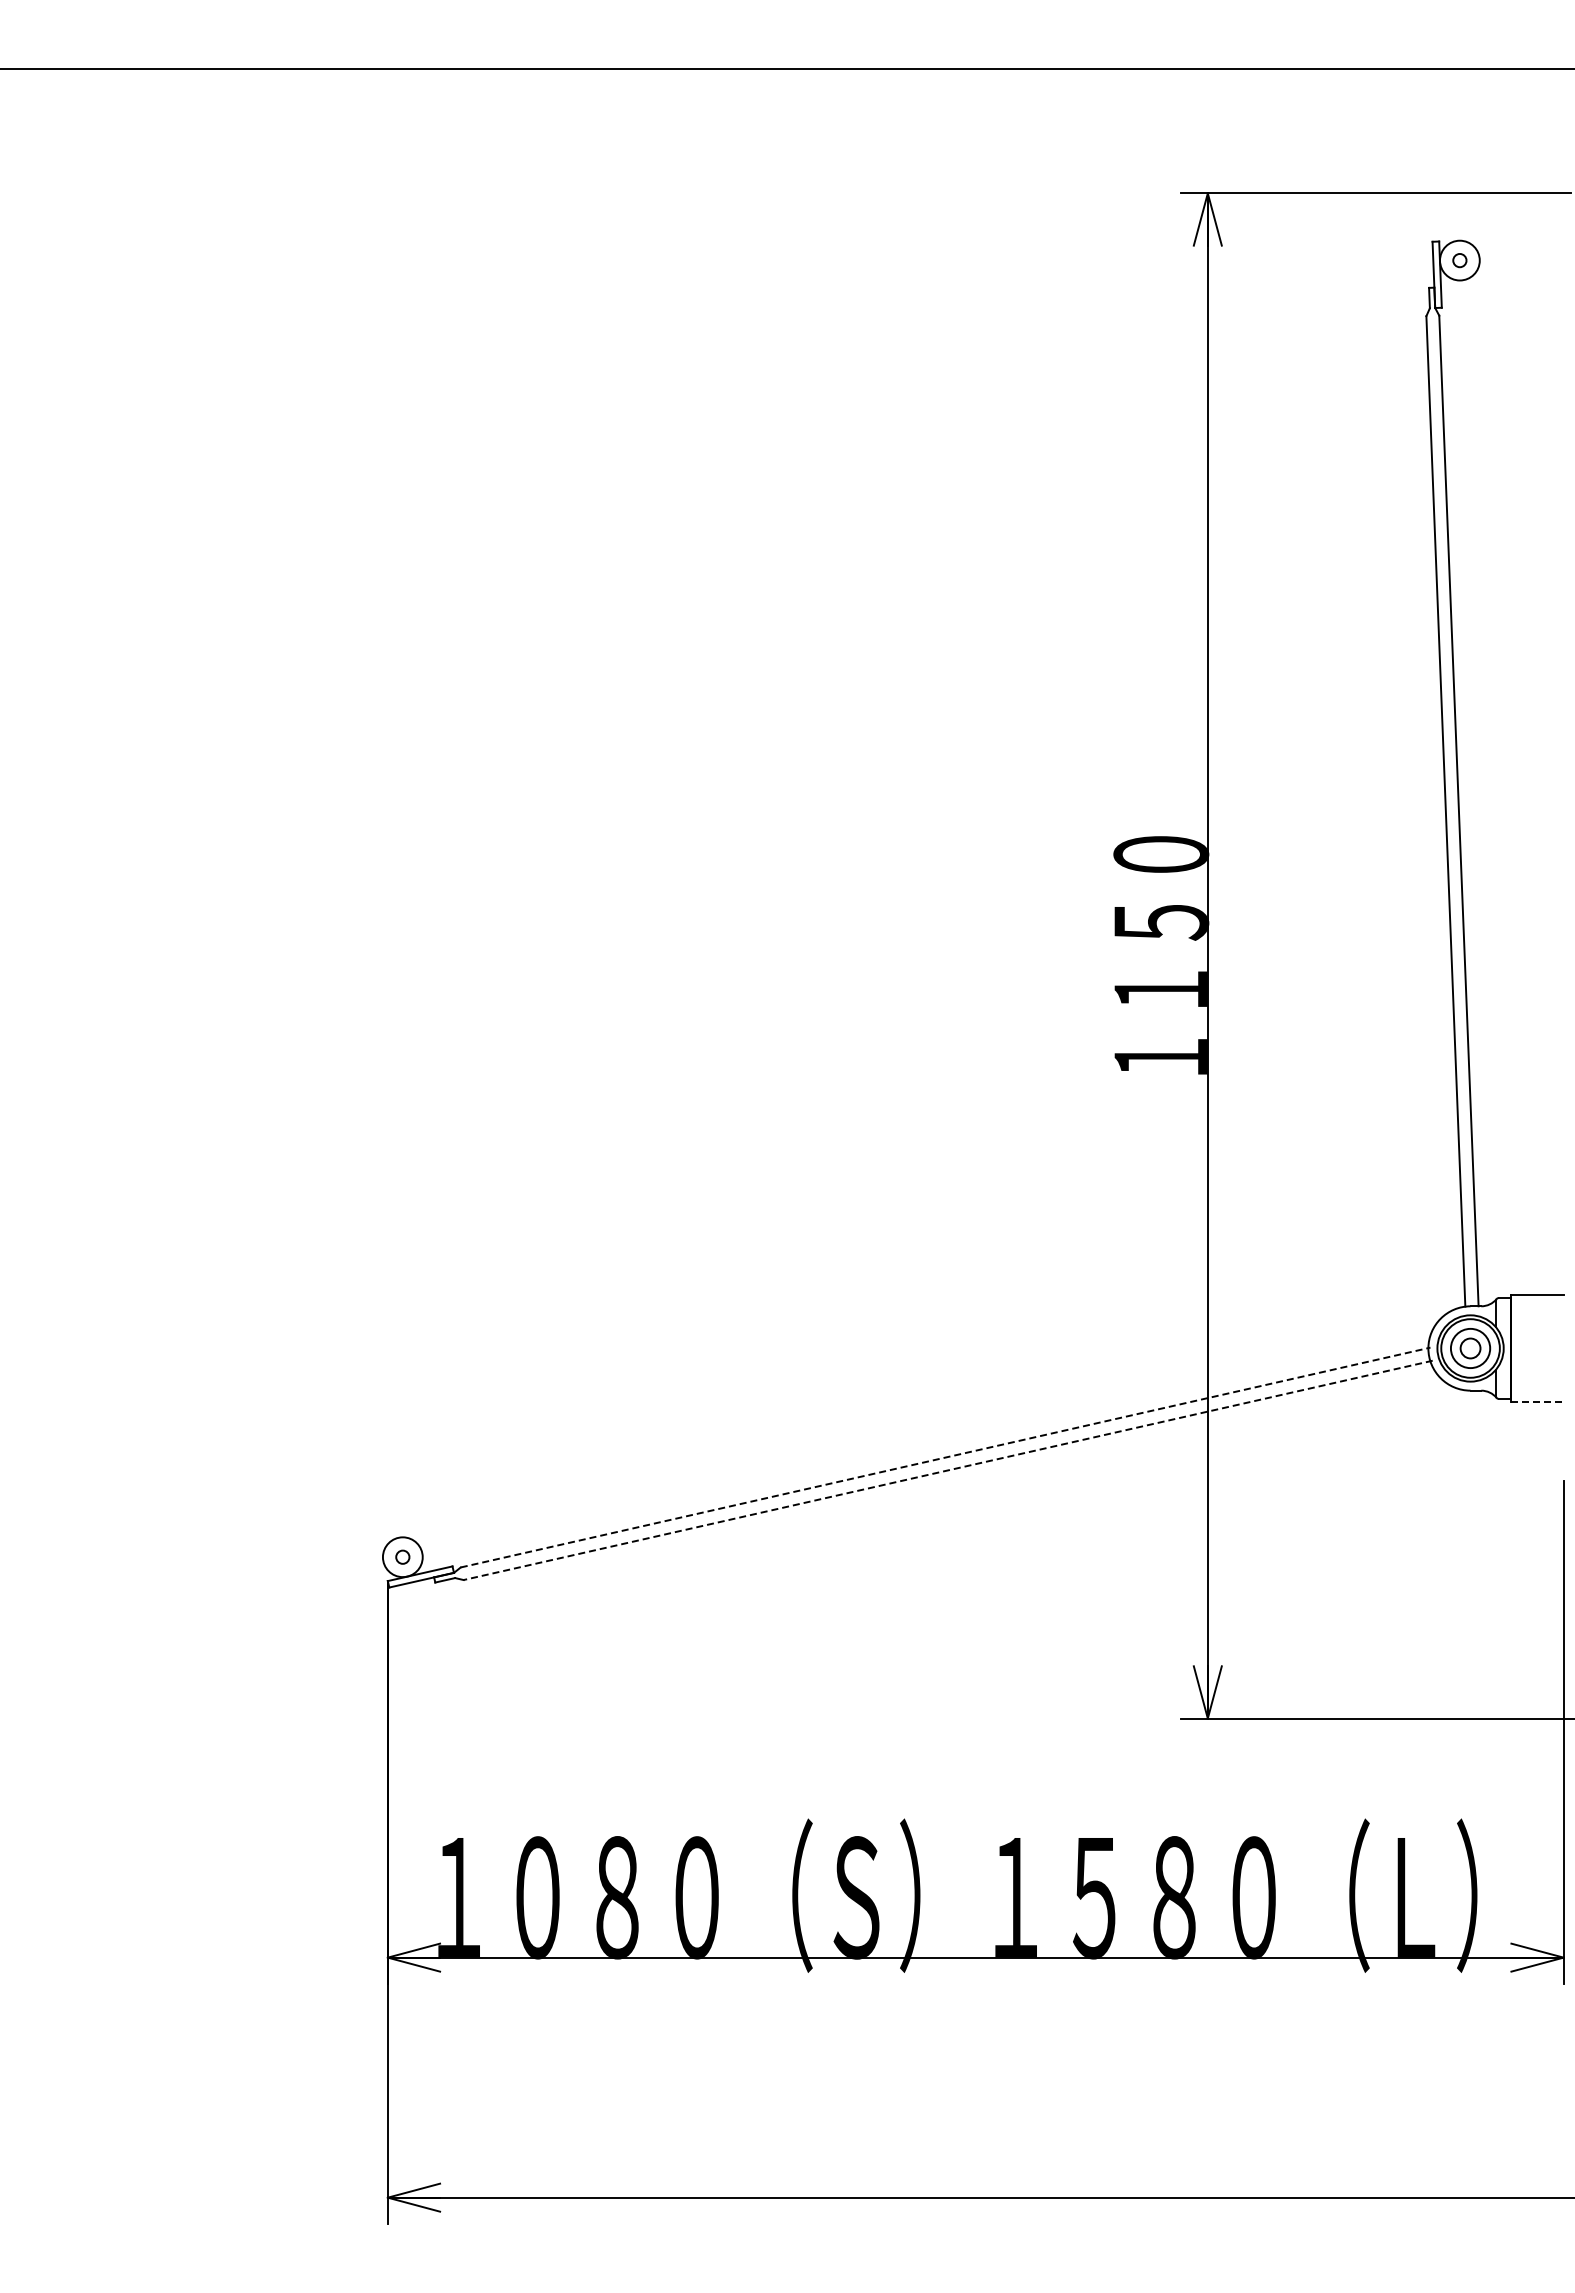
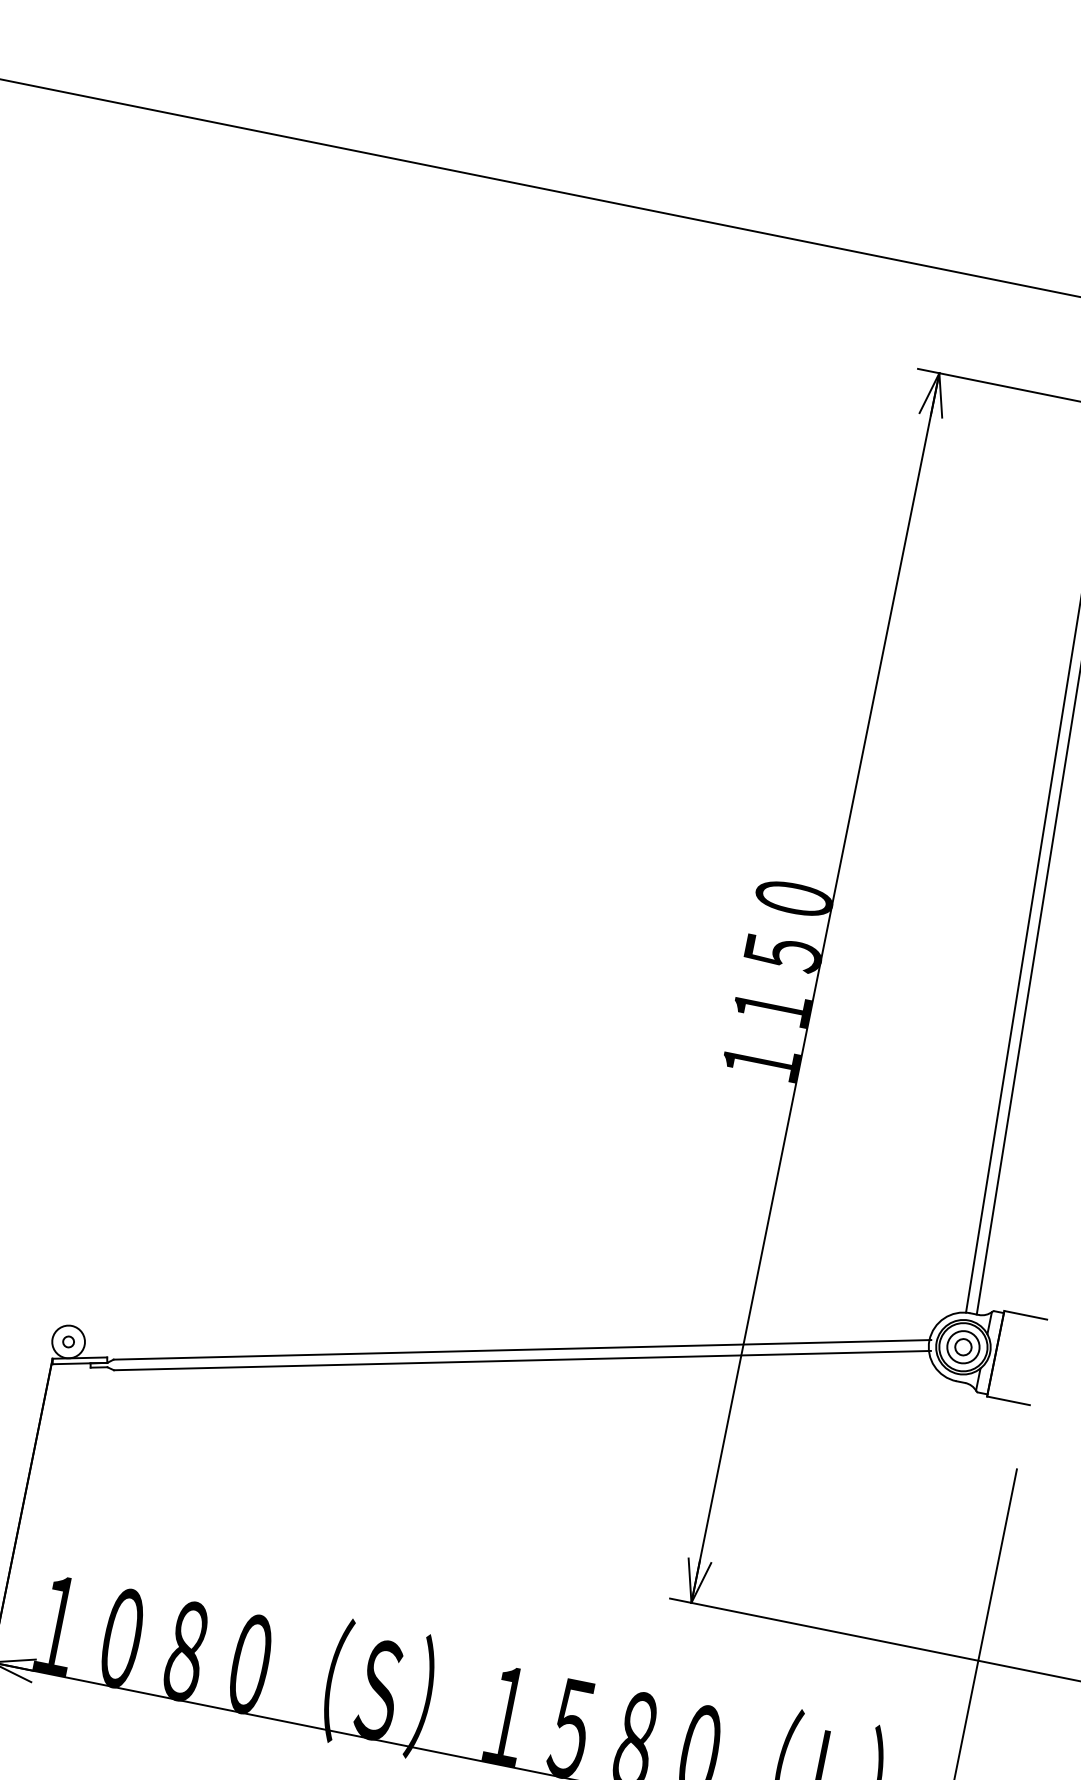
line: (1537, 1401) -> (1008, 1400), dashed -> solid
line: (946, 1457) -> (523, 1349), dashed -> solid
line: (948, 1470) -> (522, 1360), dashed -> solid

